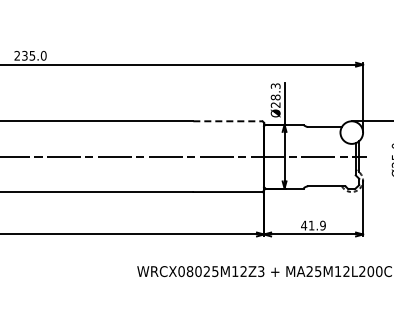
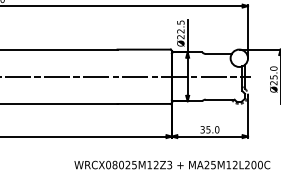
text: (275, 91) -> (180, 26), Ø28.3 -> Ø22.5
line: (227, 121) -> (143, 49), dashed -> solid
text: (313, 225) -> (209, 129), 41.9 -> 35.0

